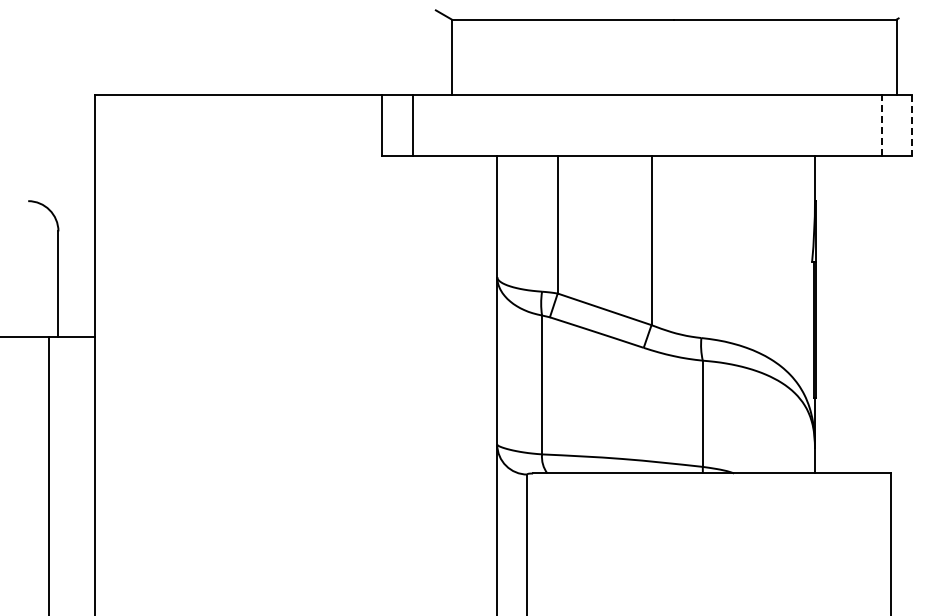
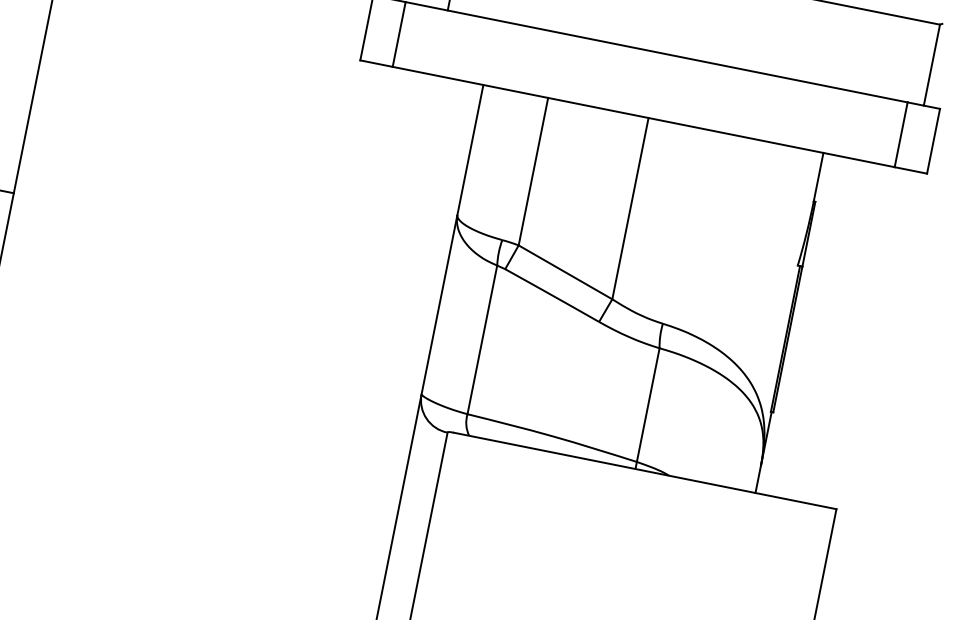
line: (881, 125) -> (901, 134), dashed -> solid
line: (911, 125) -> (933, 141), dashed -> solid

